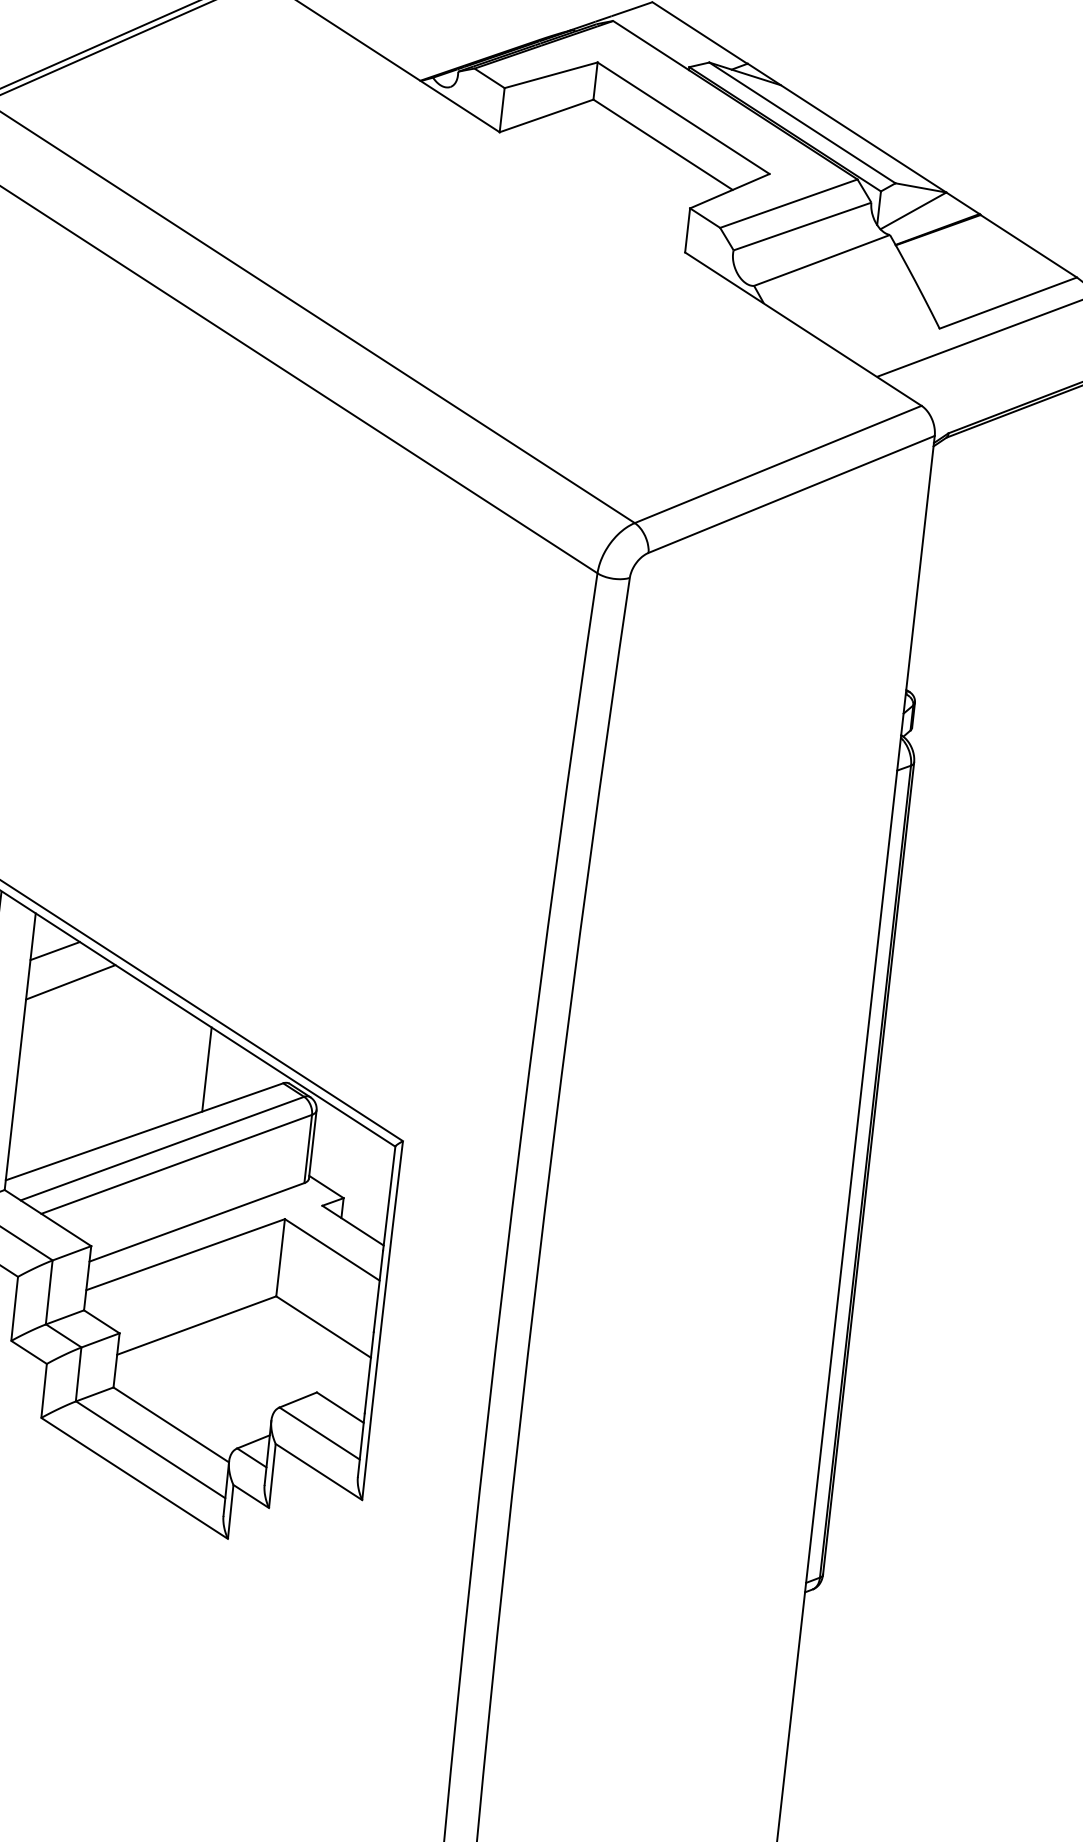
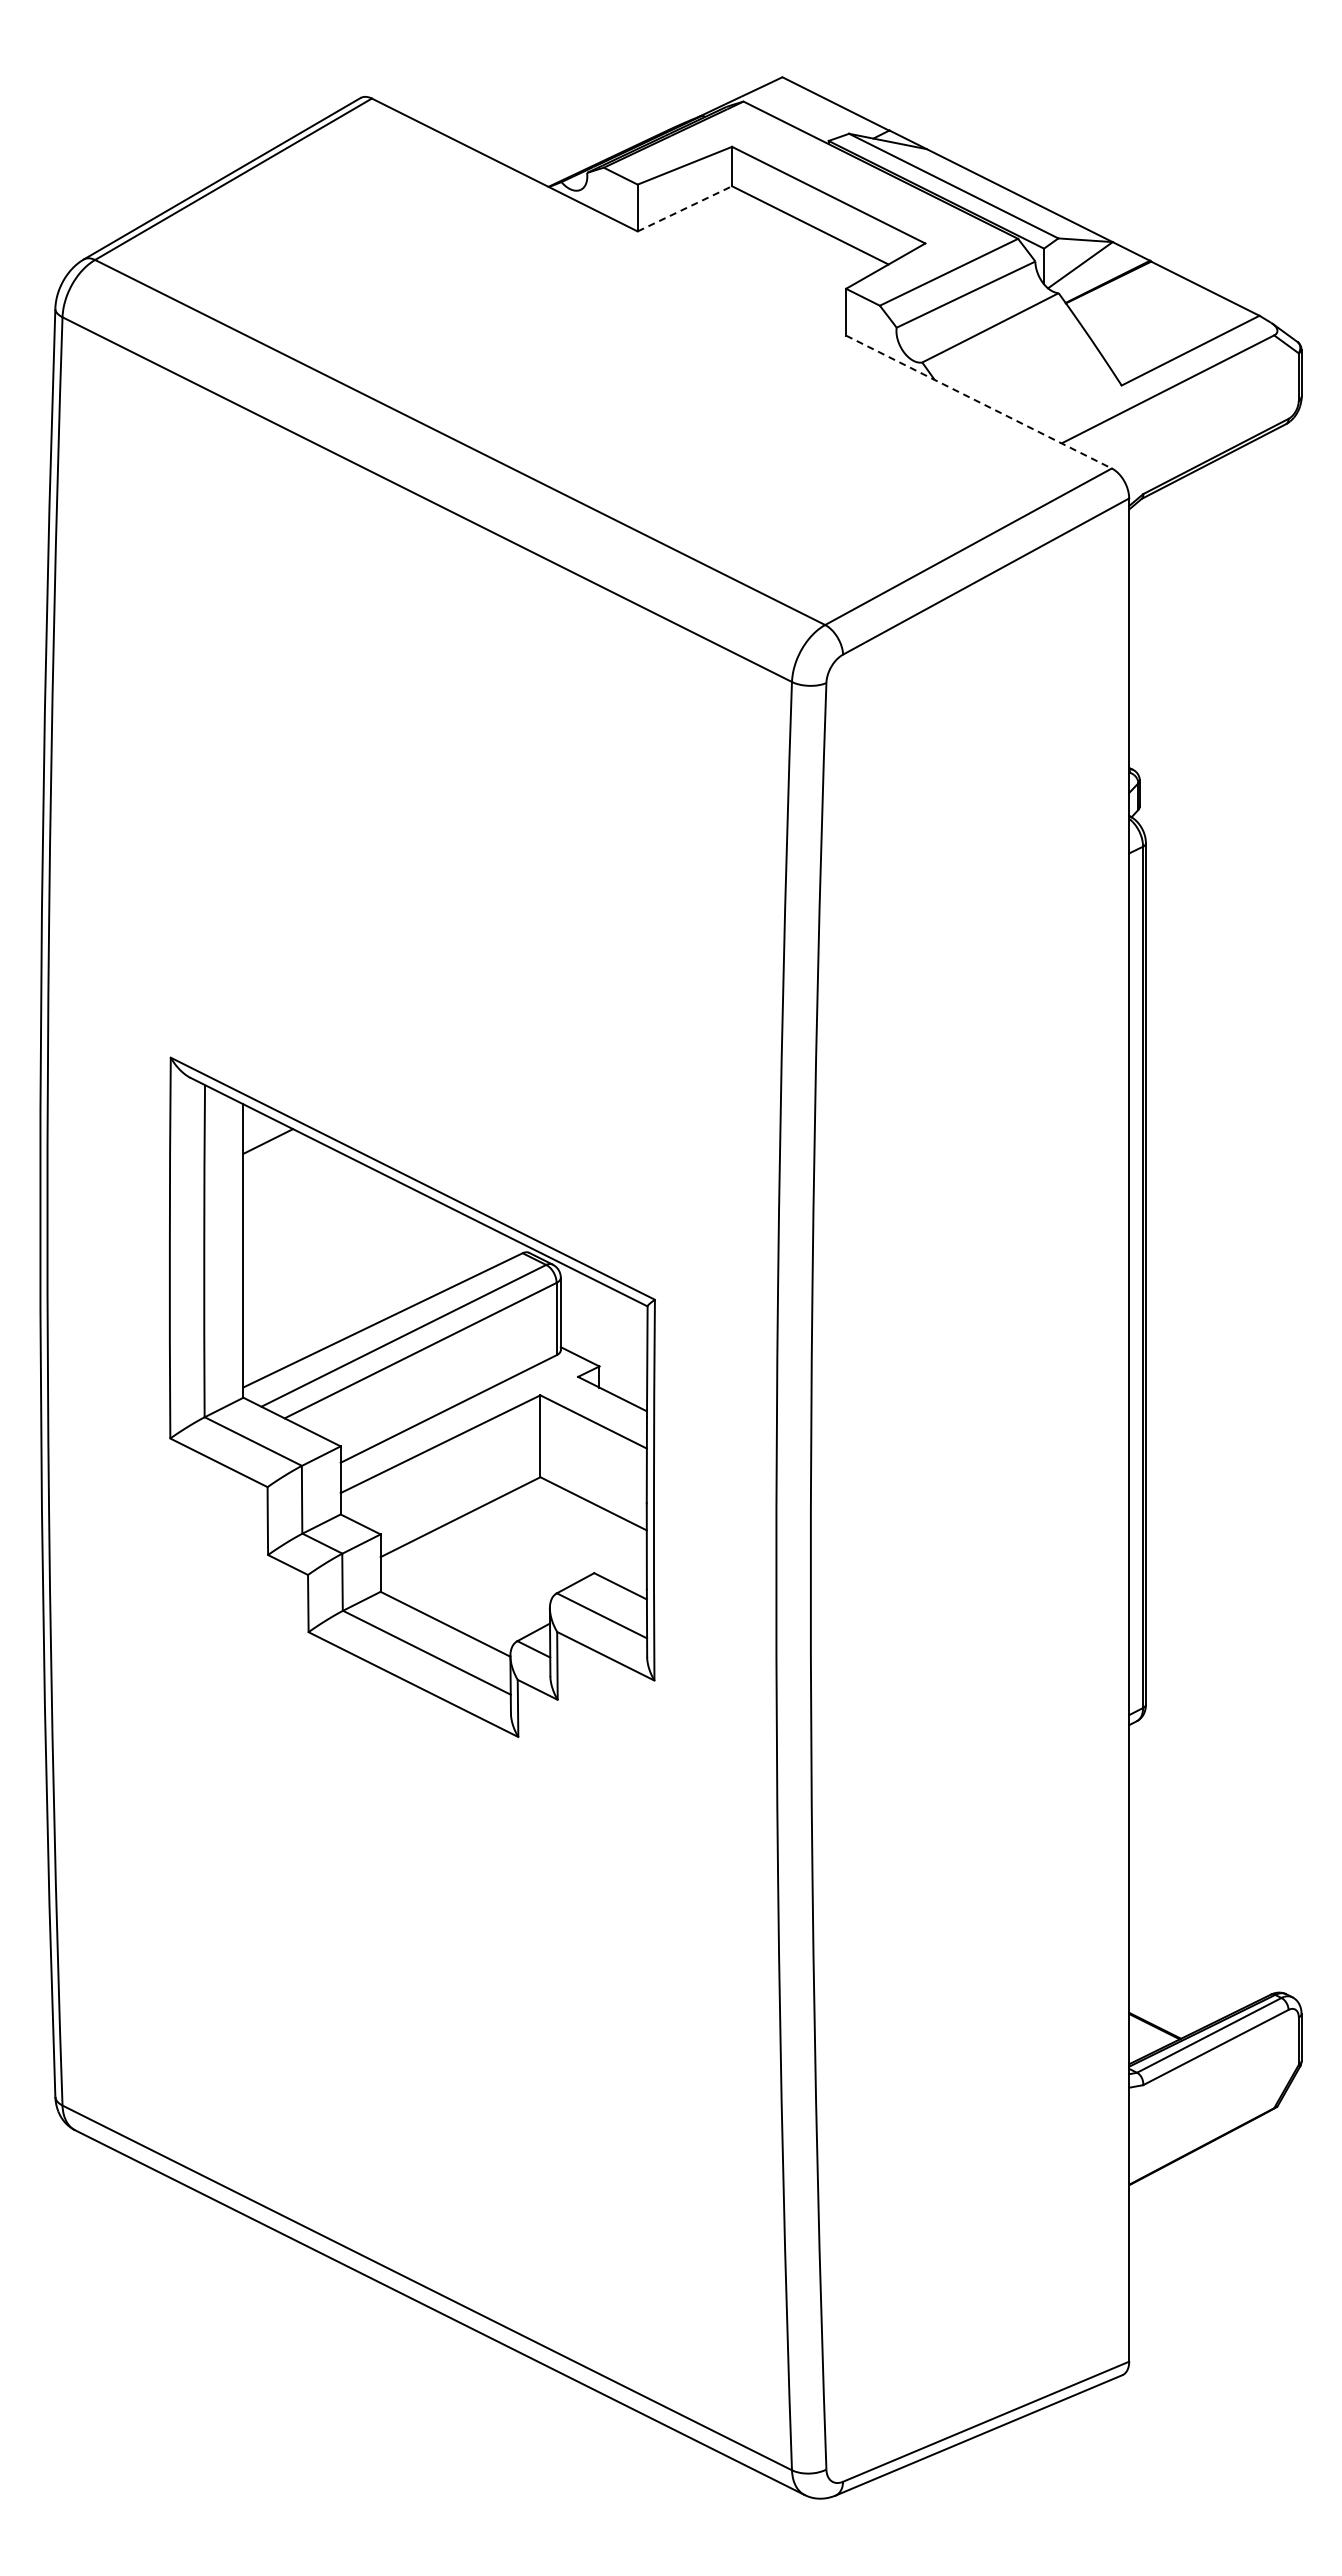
line: (547, 115) -> (685, 208), solid -> dashed
line: (802, 329) -> (978, 402), solid -> dashed
line: (71, 982) -> (288, 1172), removed
line: (207, 1069) -> (441, 1247), removed

